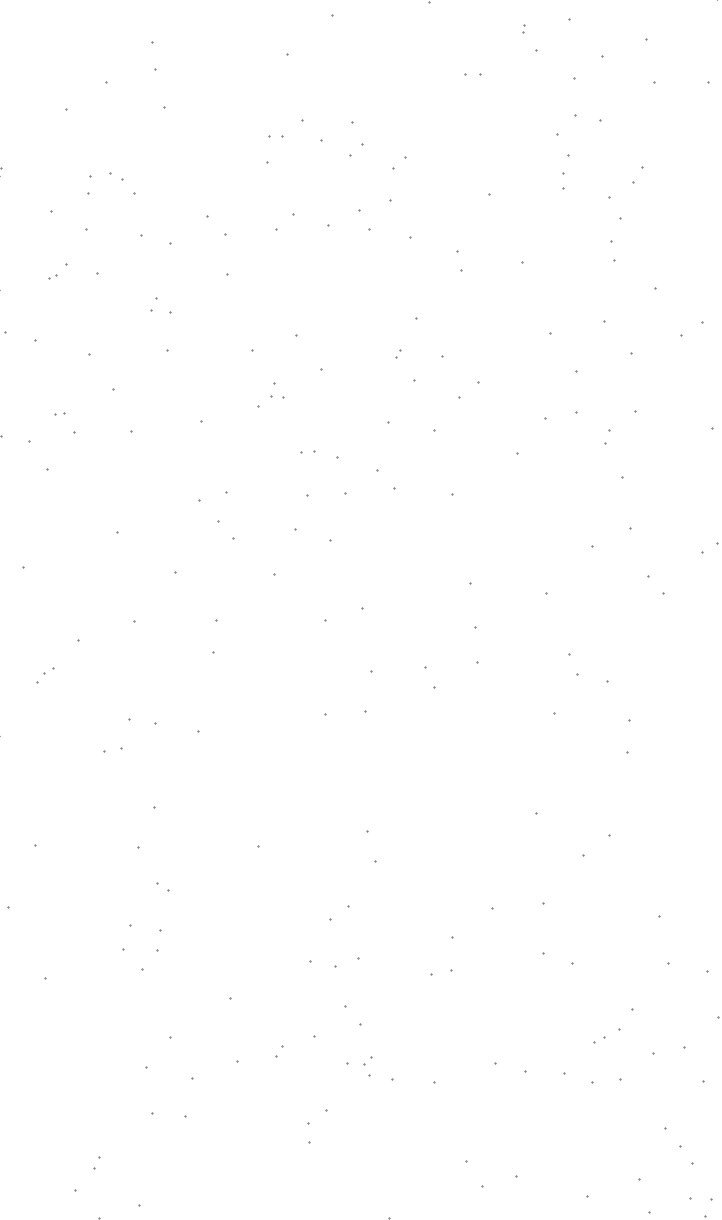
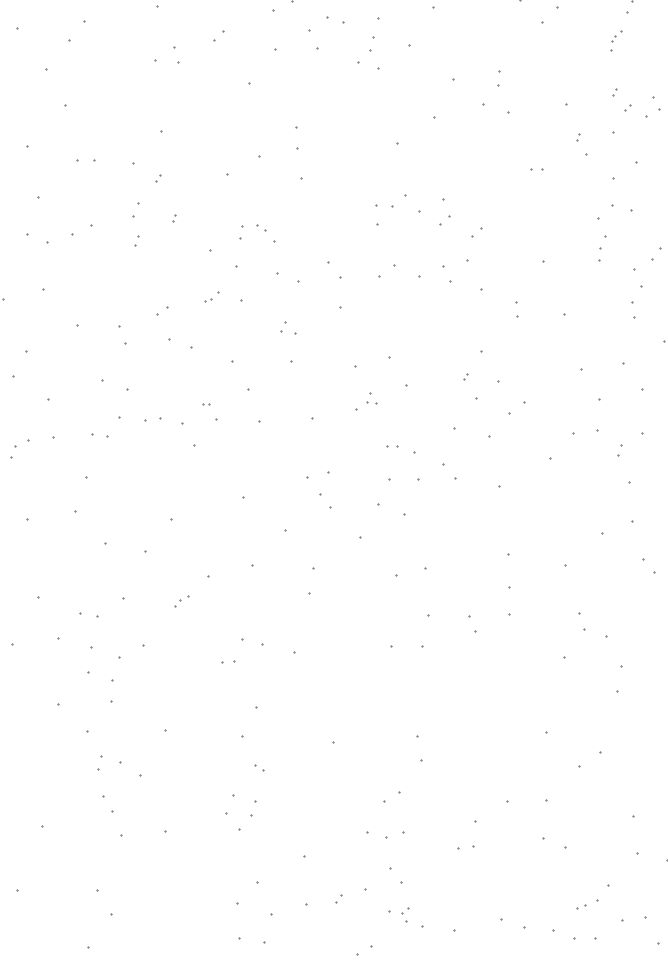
part: (275, 136) -> (384, 205), size x1.6

